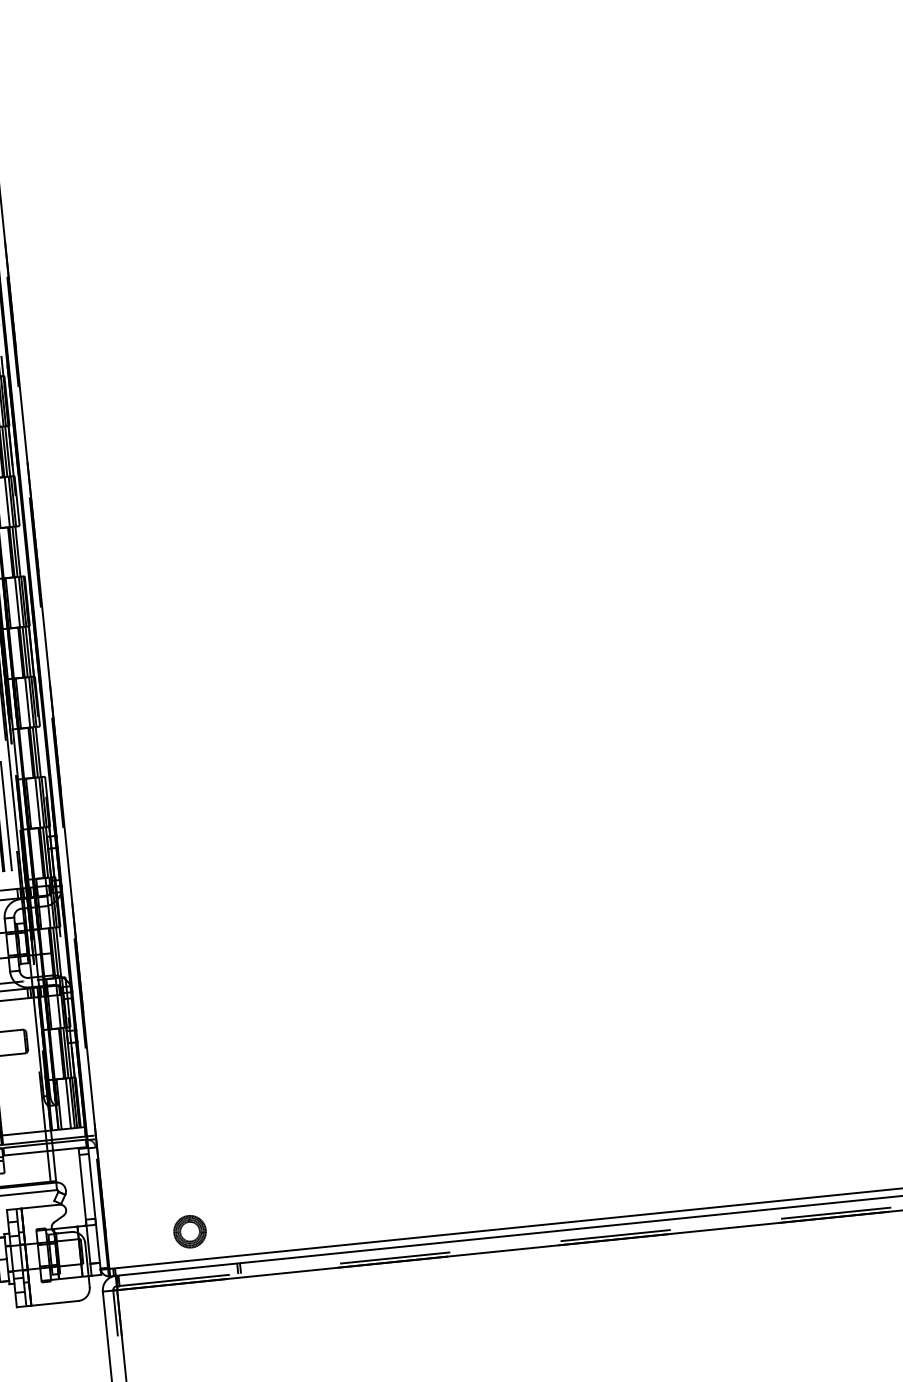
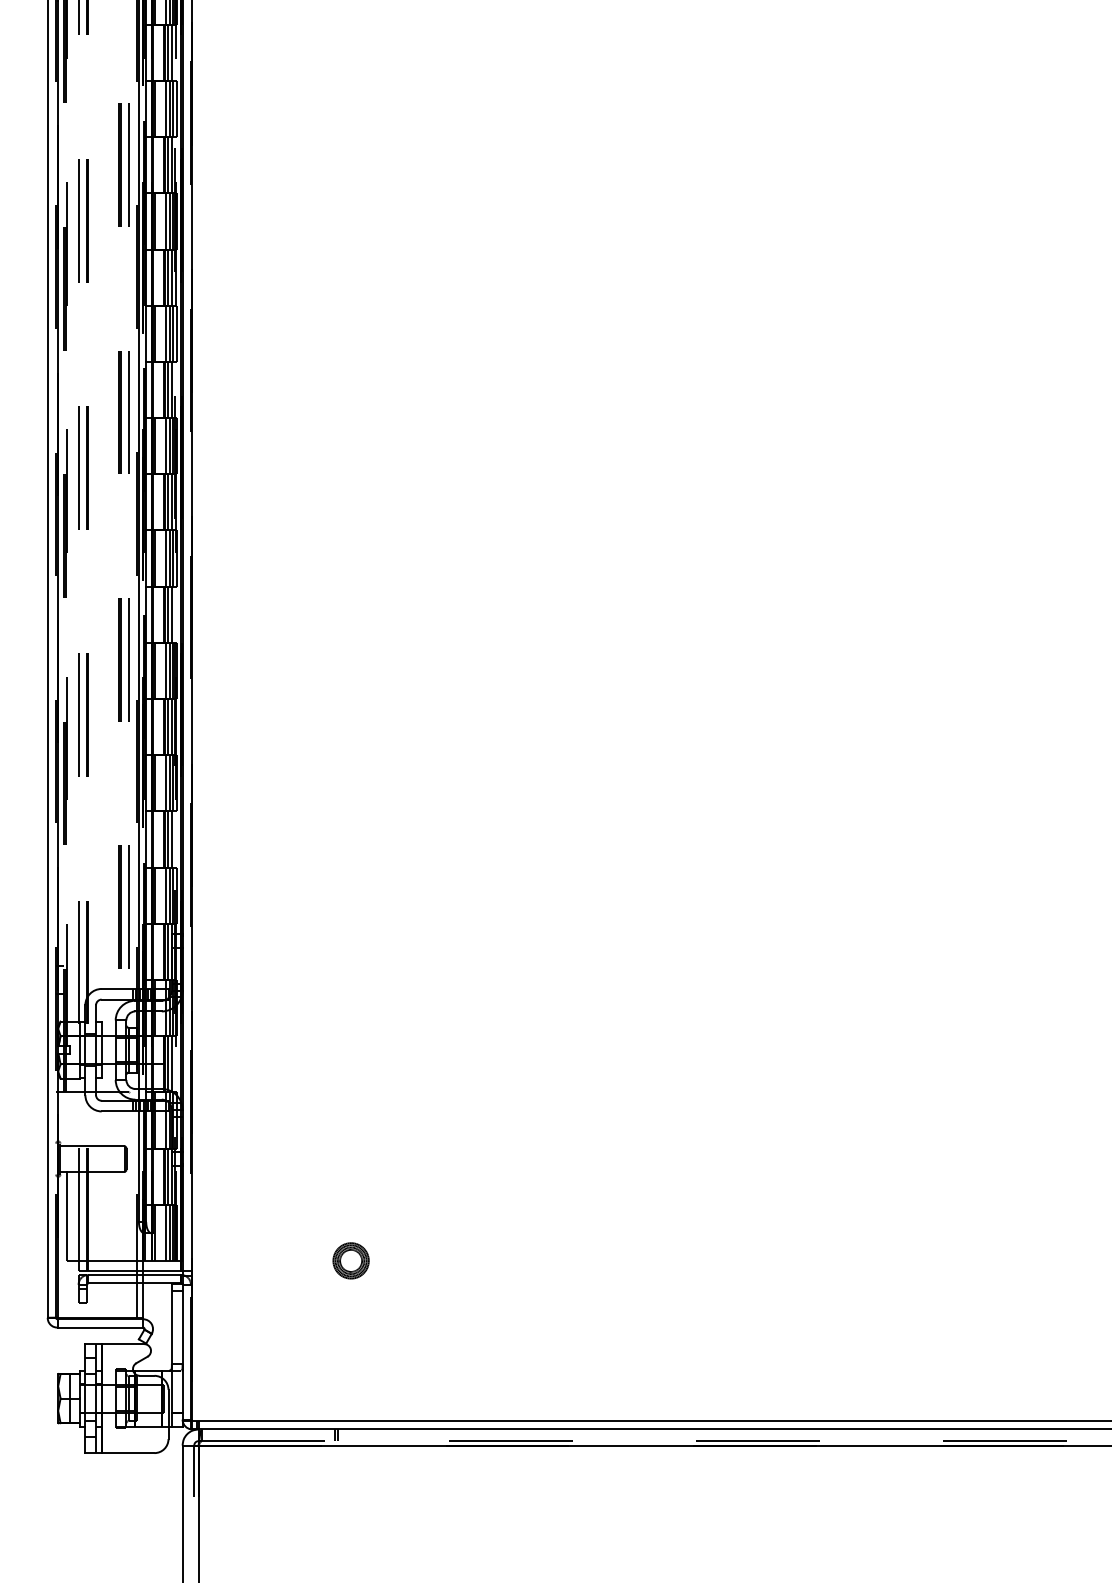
part: (189, 1231) -> (350, 1260), moved

